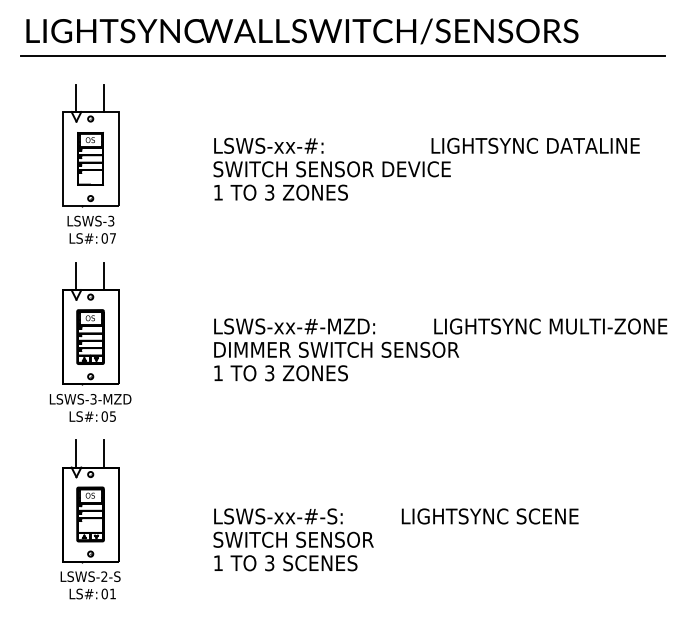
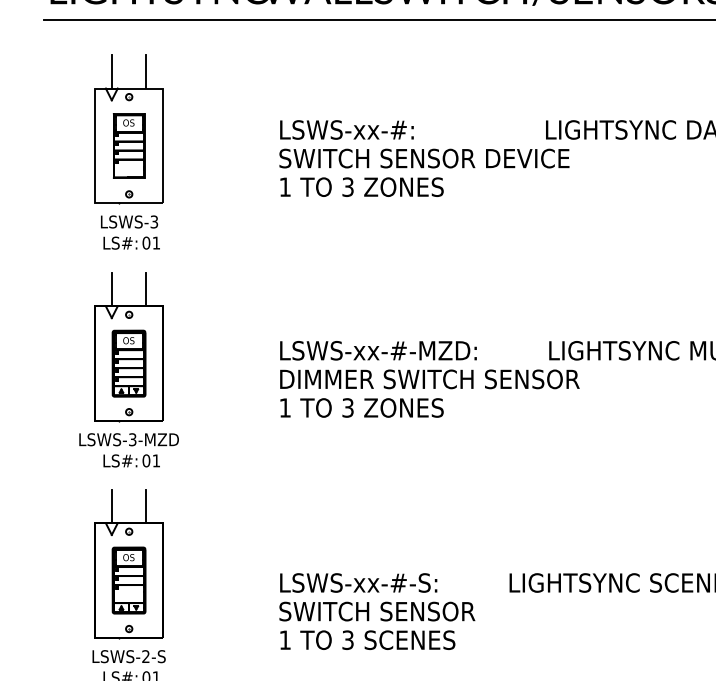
text: (112, 238) -> (155, 243), 07 -> 01
text: (112, 416) -> (155, 460), 05 -> 01

